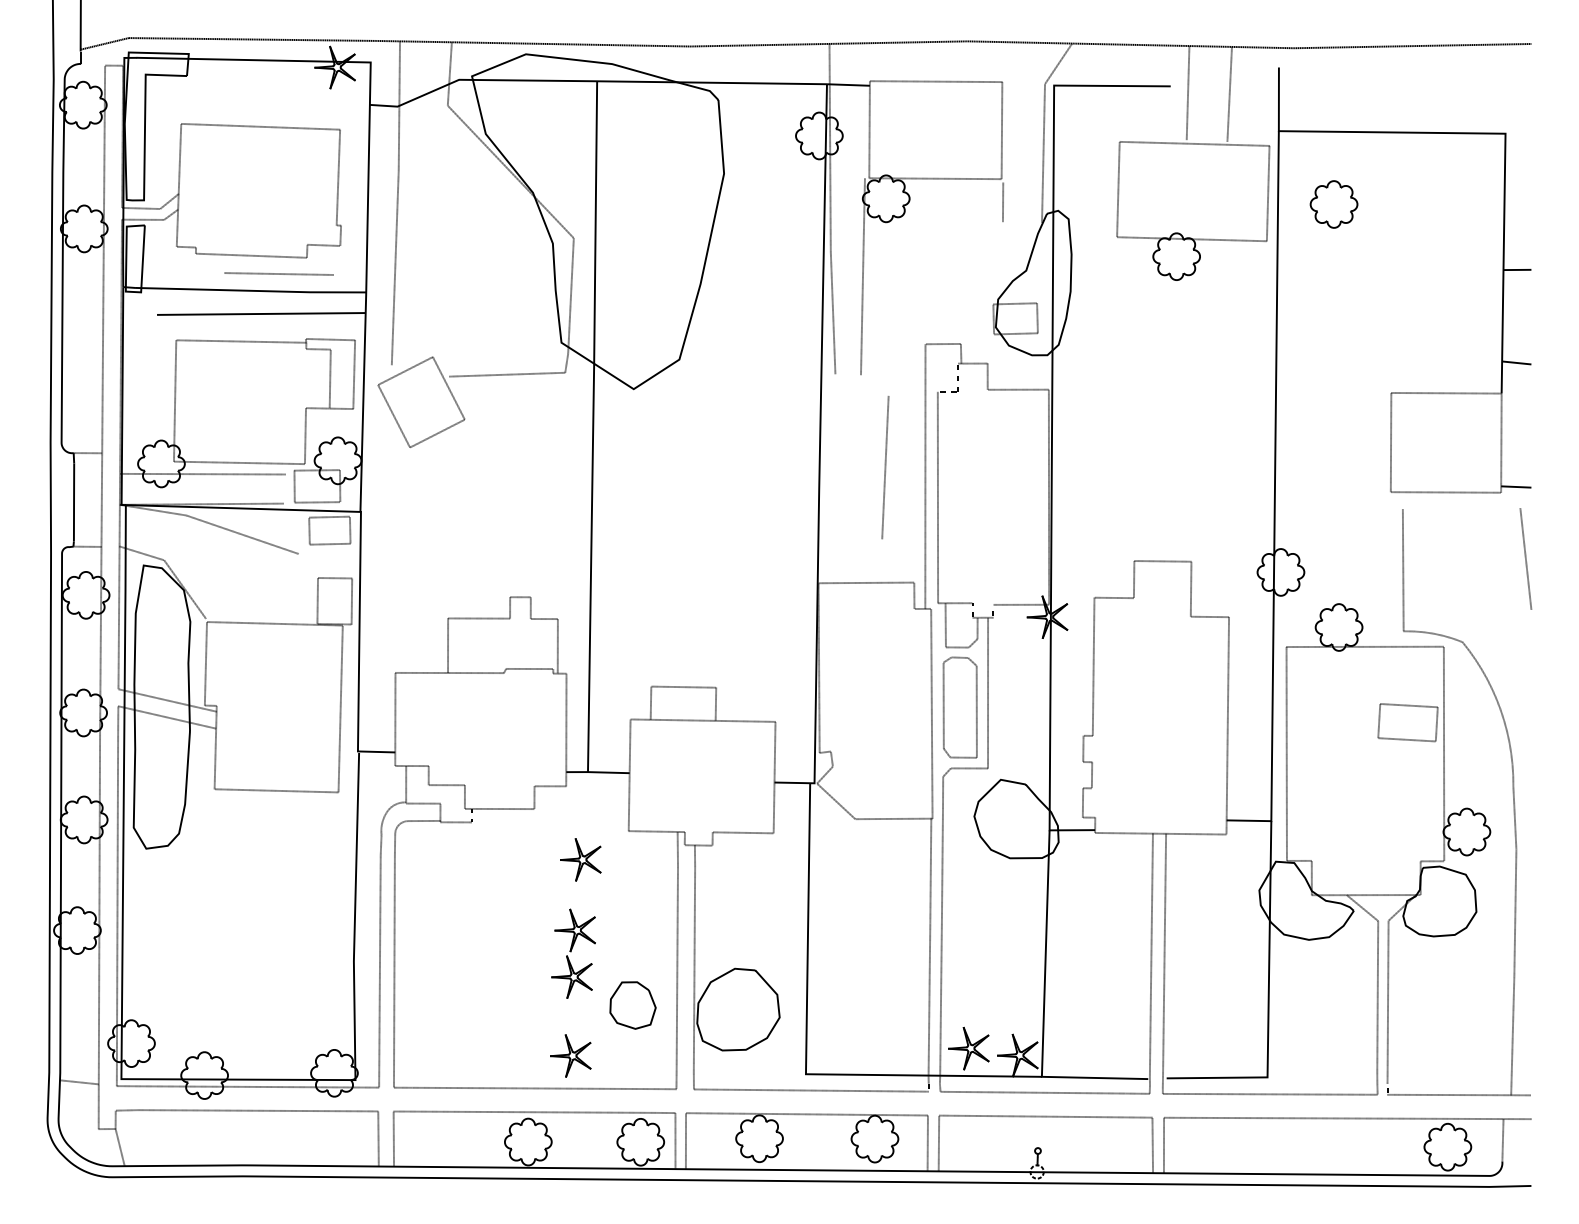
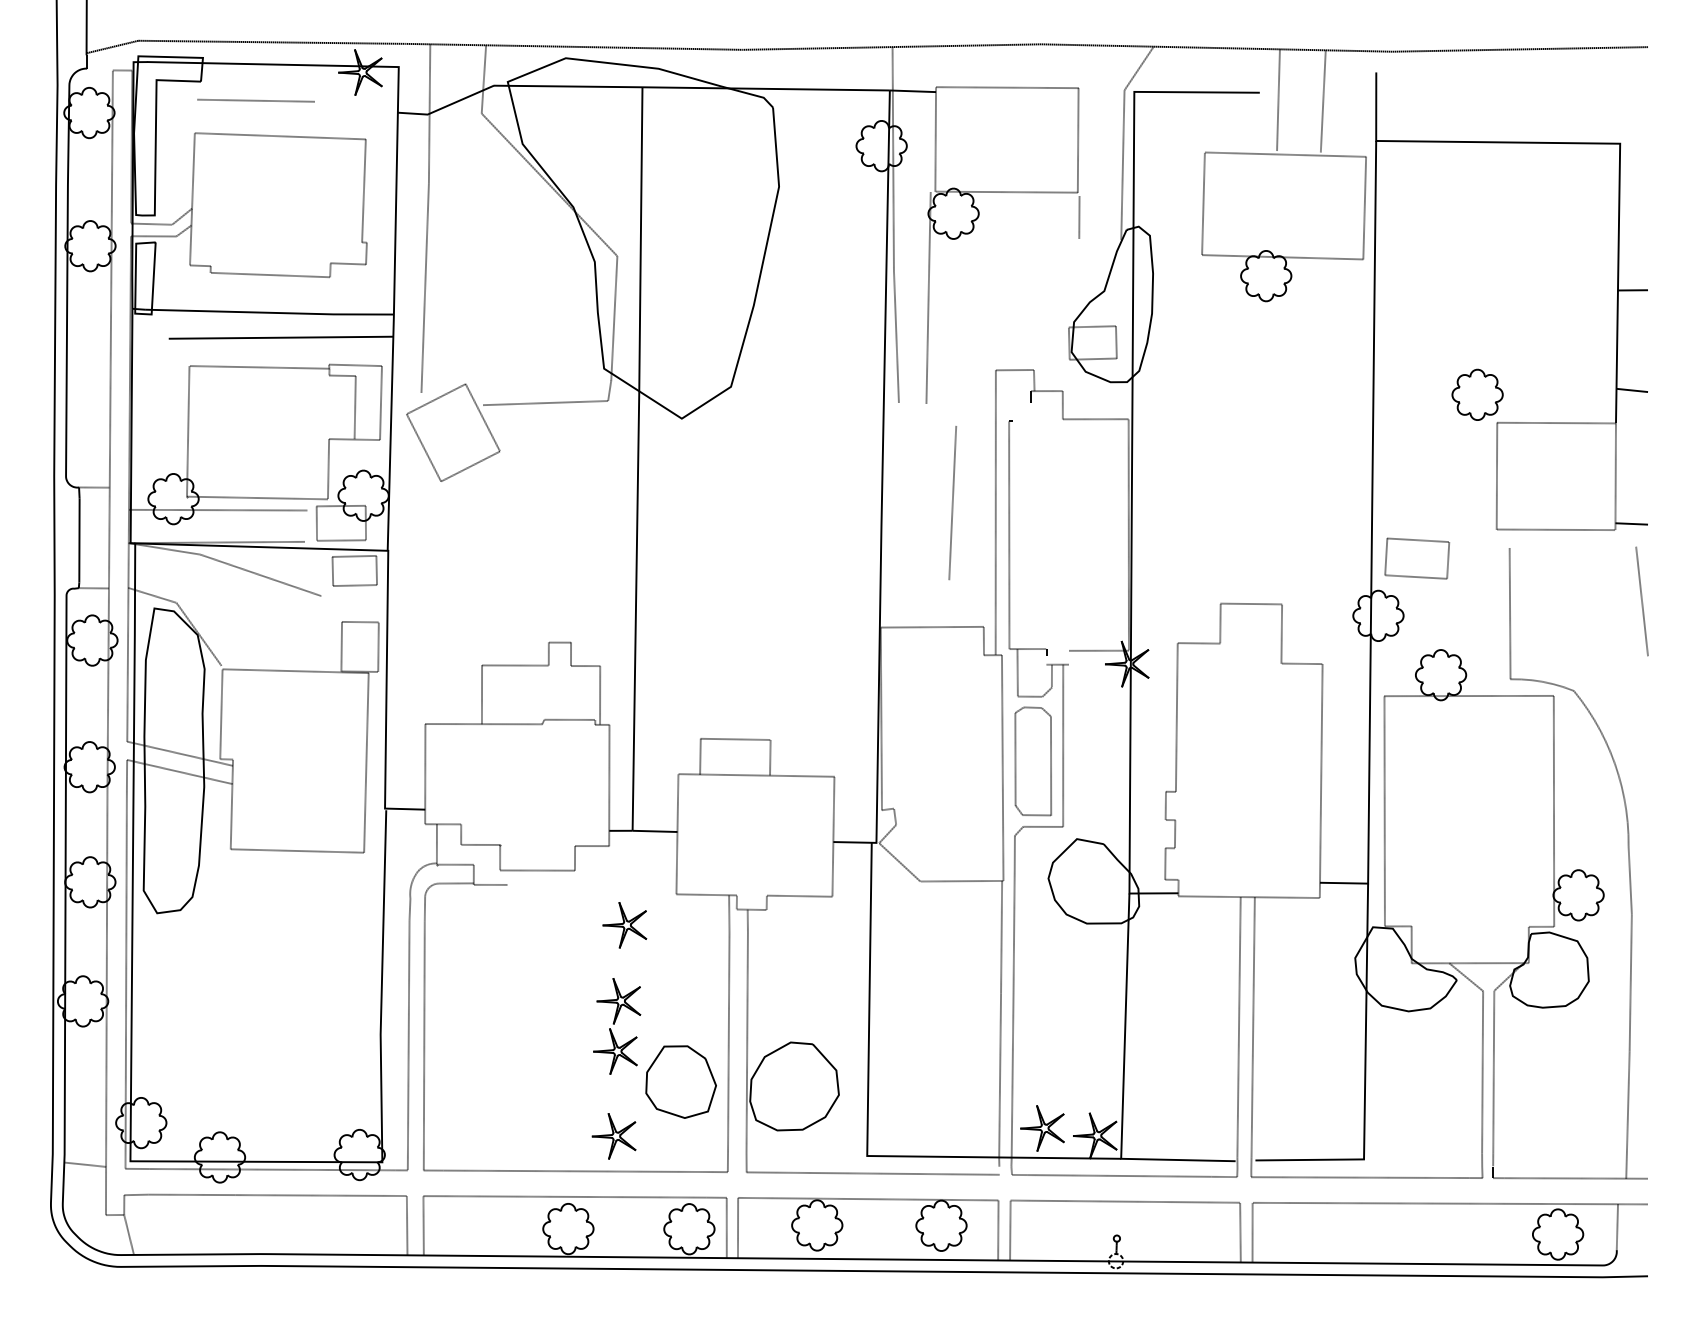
part: (1333, 204) -> (1477, 394), moved
line: (278, 273) -> (255, 100), moved
part: (1407, 722) -> (1416, 558), moved
part: (632, 1005) -> (680, 1081), size x1.43

